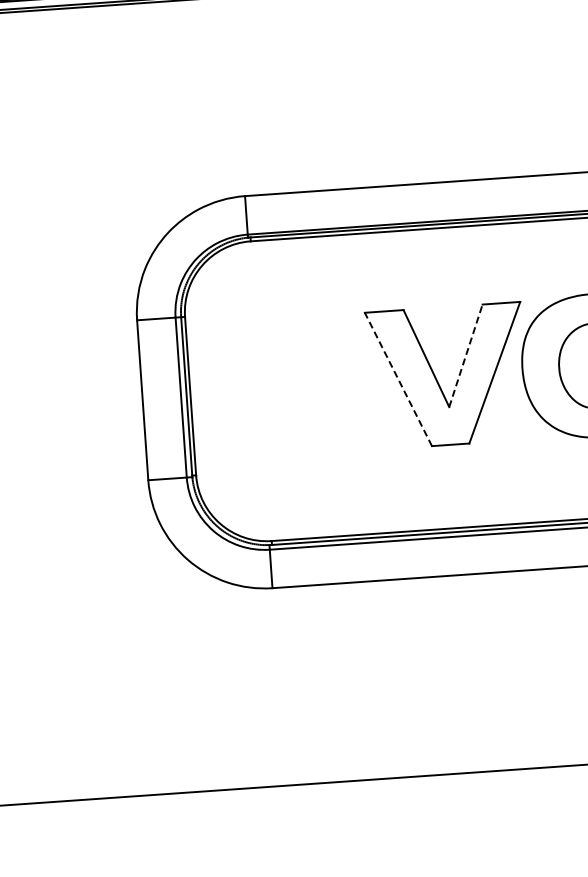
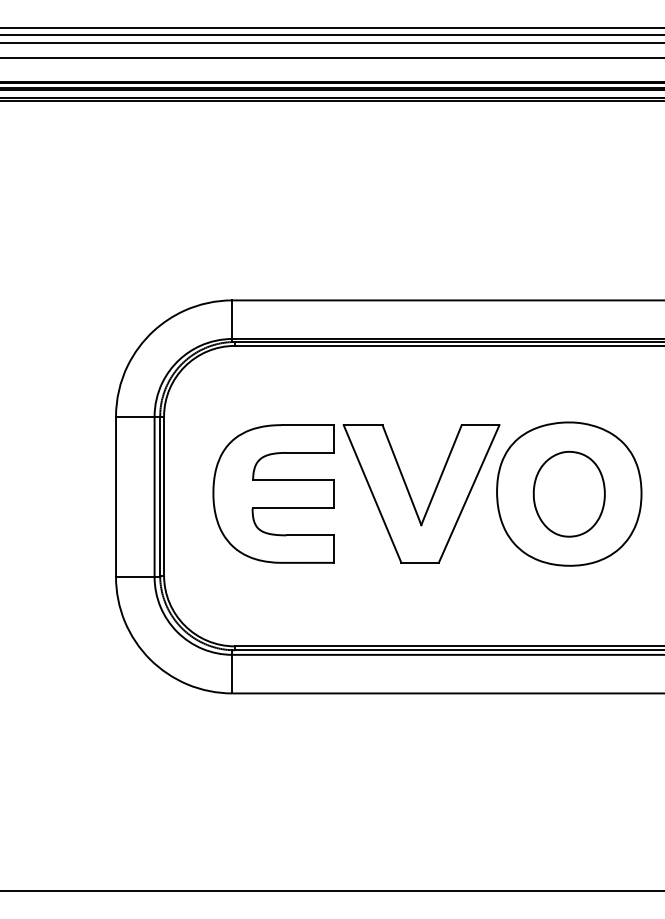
line: (465, 356) -> (441, 475), dashed -> solid
line: (398, 378) -> (372, 493), dashed -> solid
part: (299, 385) -> (273, 493), added

